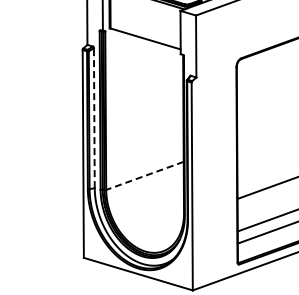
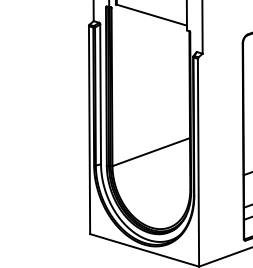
line: (94, 118) -> (100, 94), dashed -> solid
line: (144, 176) -> (150, 152), dashed -> solid

